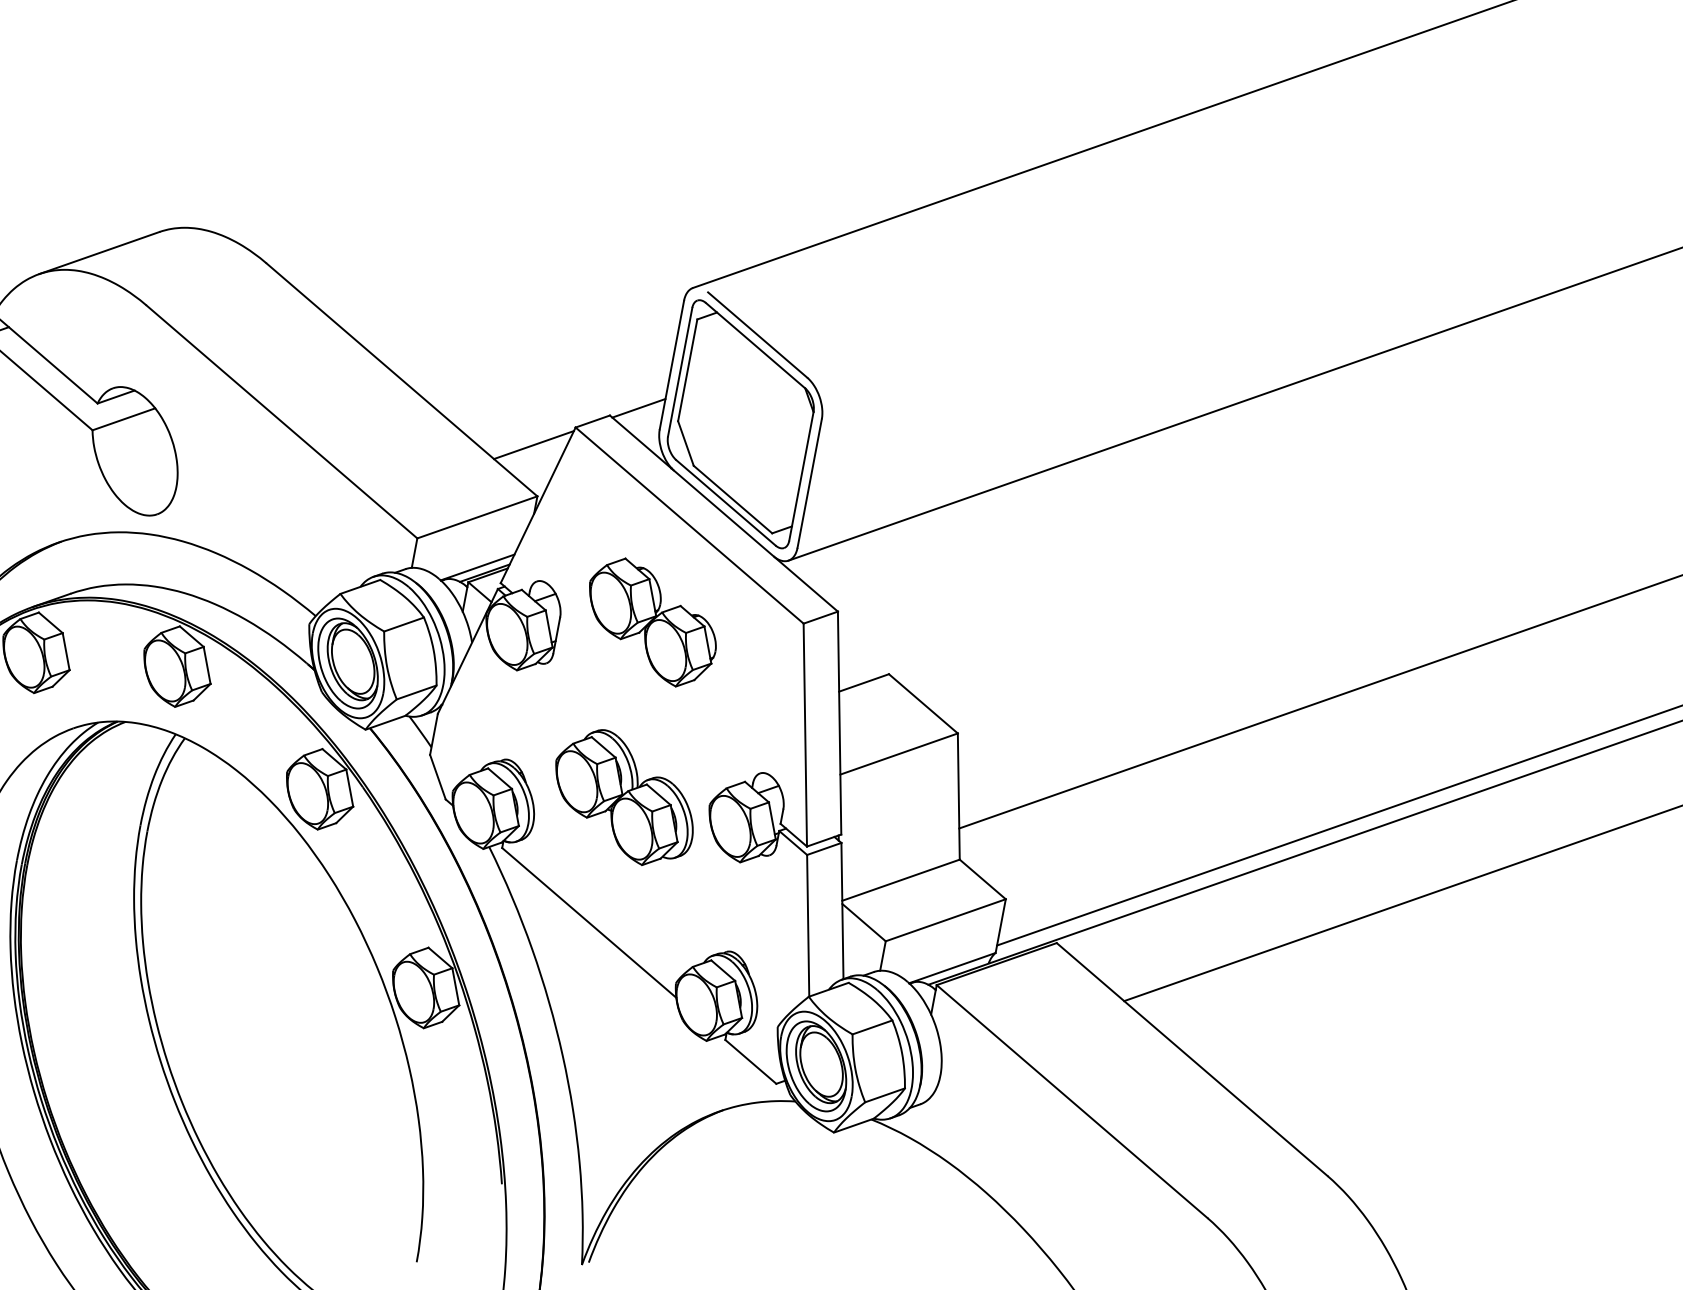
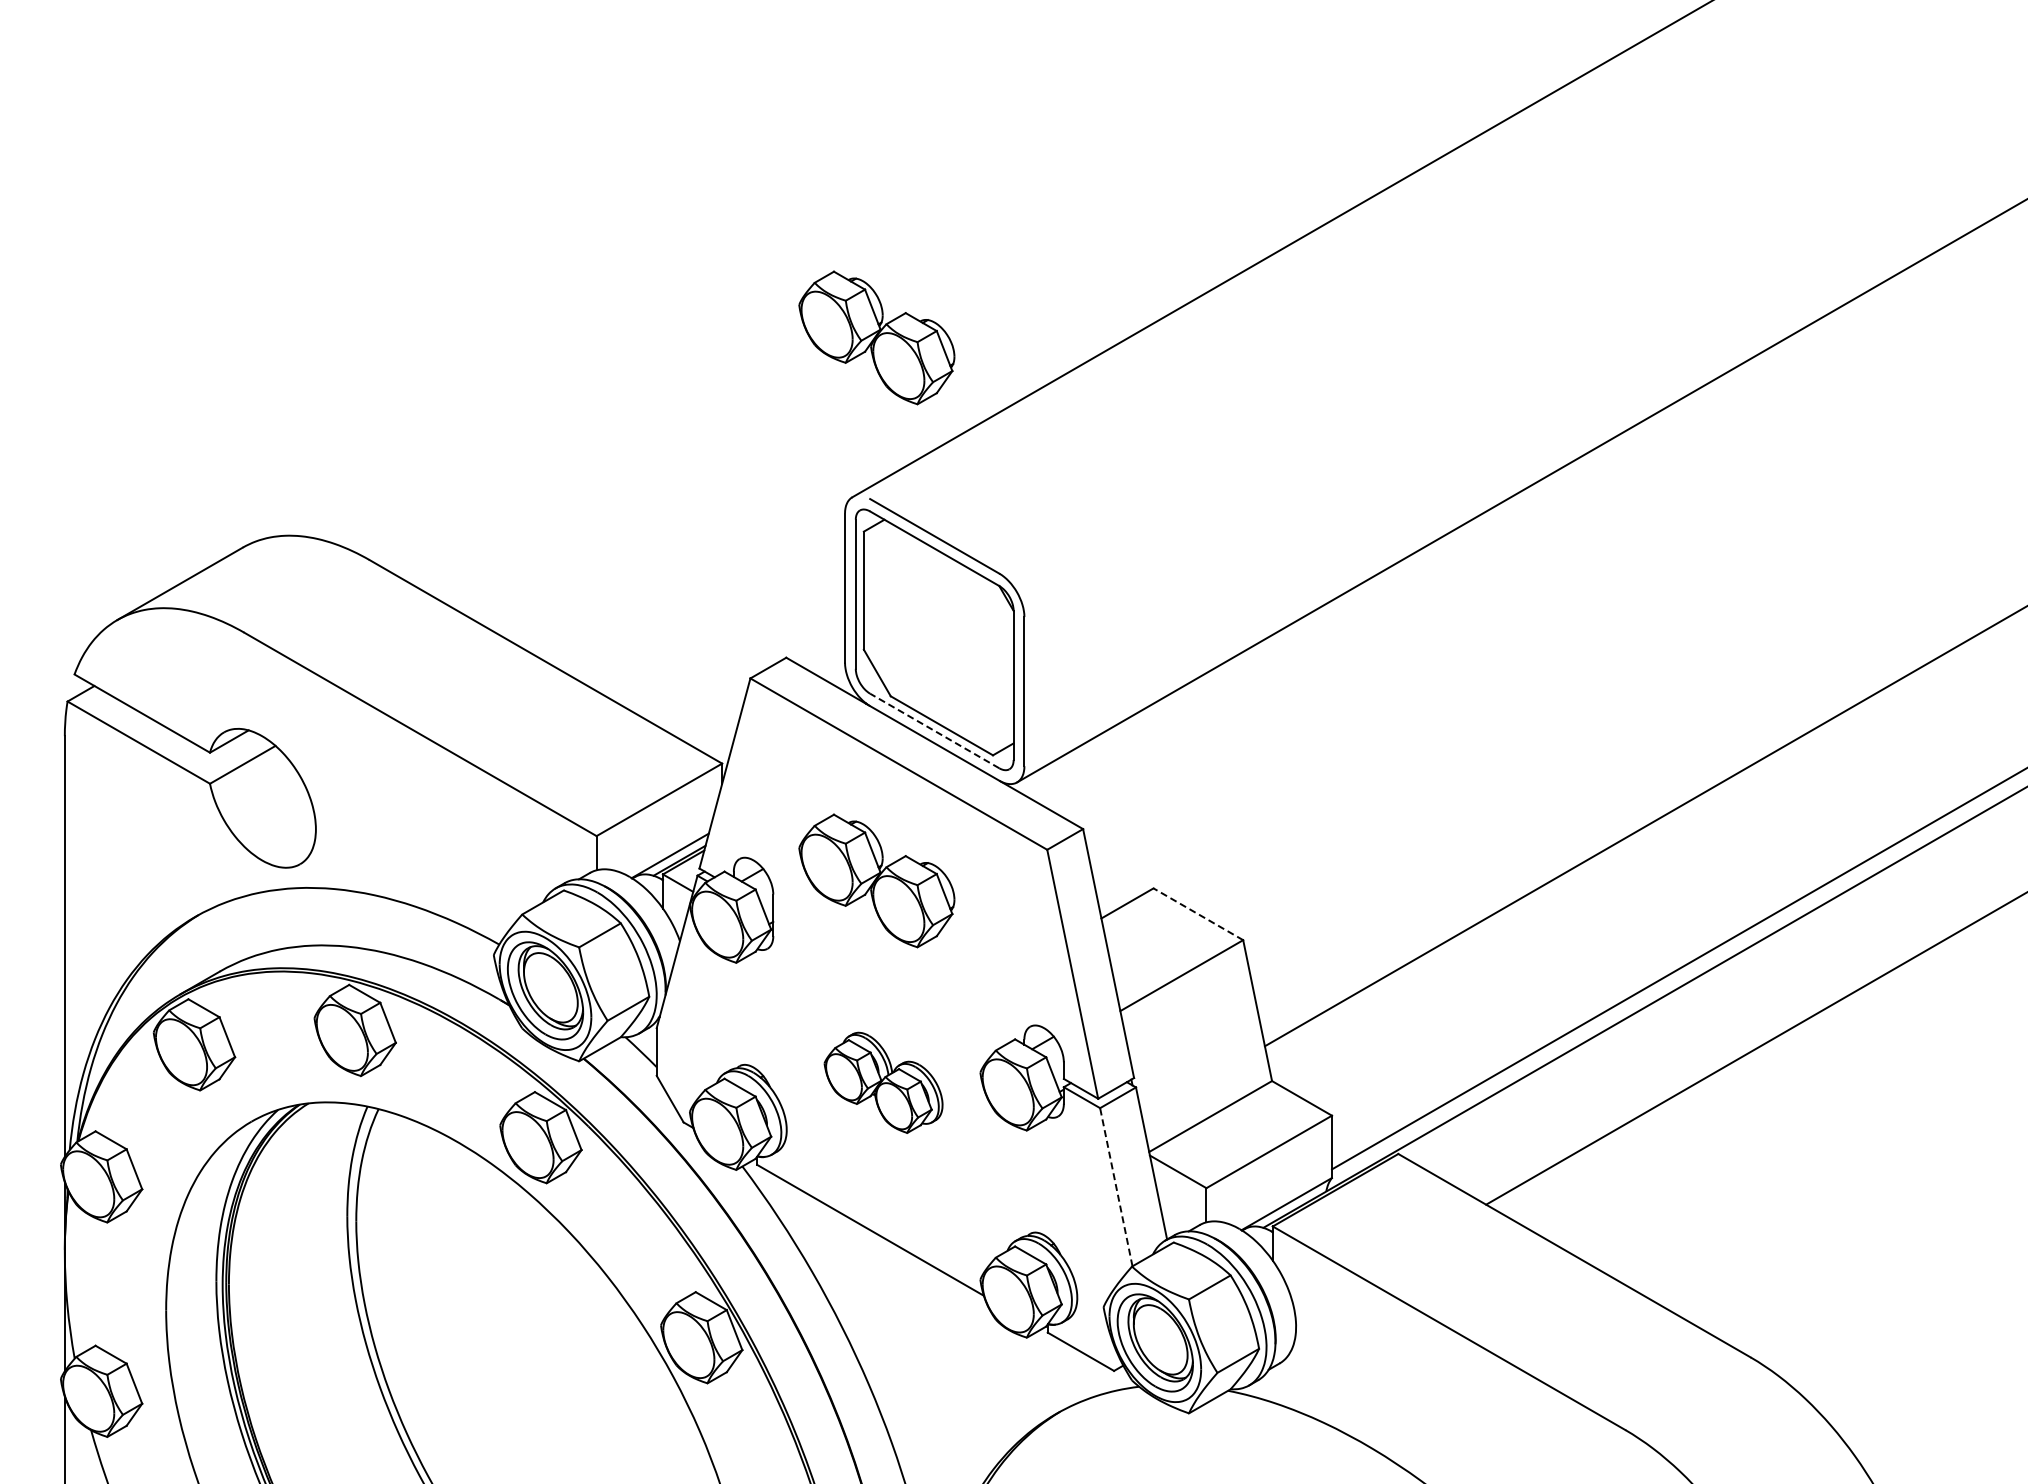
part: (739, 154) -> (876, 337), added
line: (639, 408) -> (817, 643), removed
line: (534, 444) -> (707, 706), removed
line: (725, 502) -> (934, 730), solid -> dashed
line: (923, 704) -> (1198, 914), solid -> dashed
part: (624, 797) -> (883, 1082), size x0.7
line: (808, 926) -> (1116, 1187), solid -> dashed

